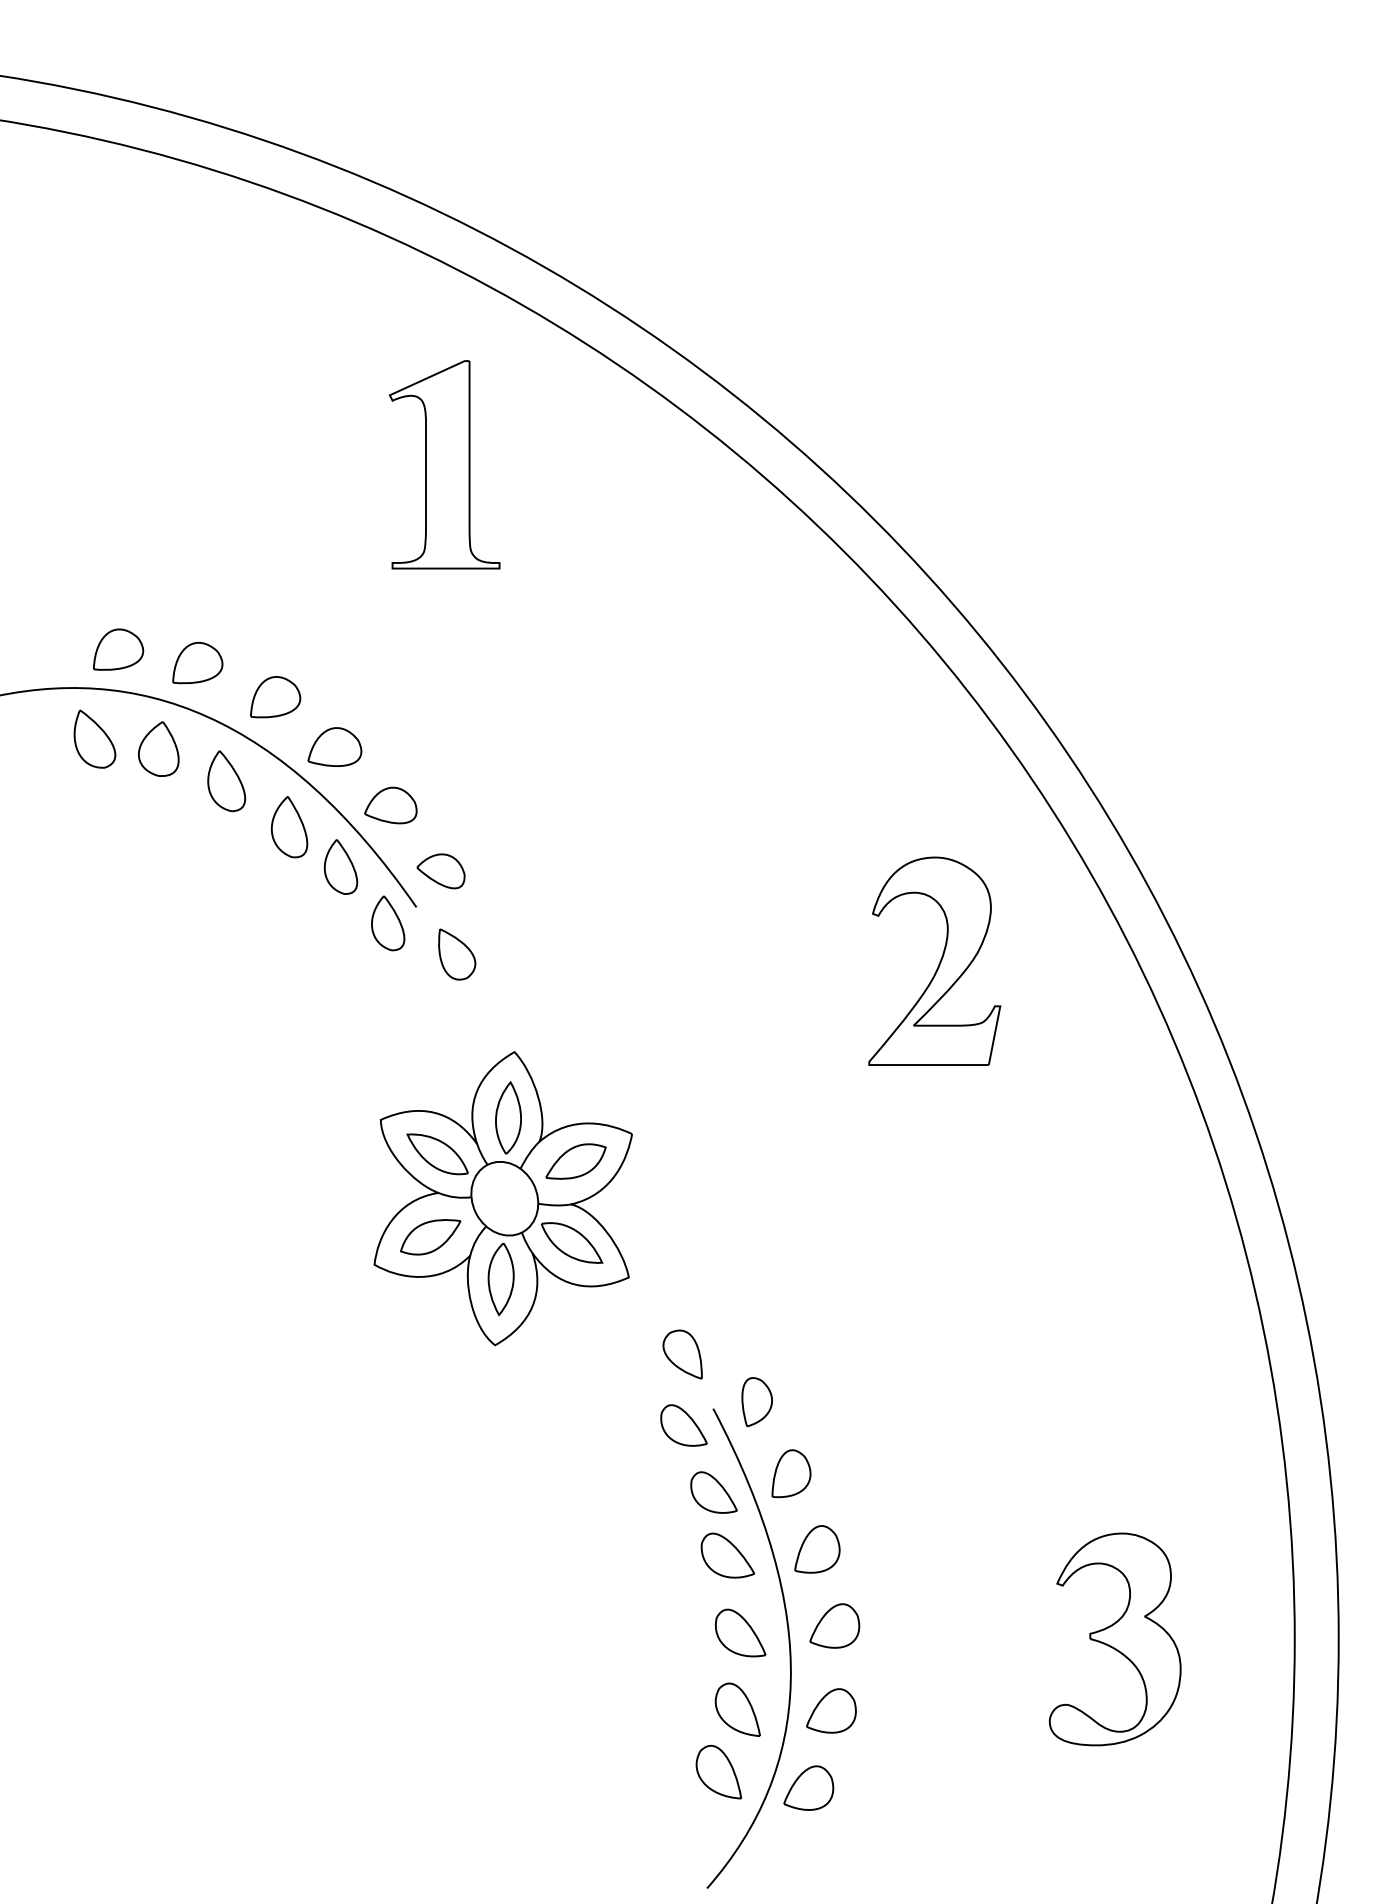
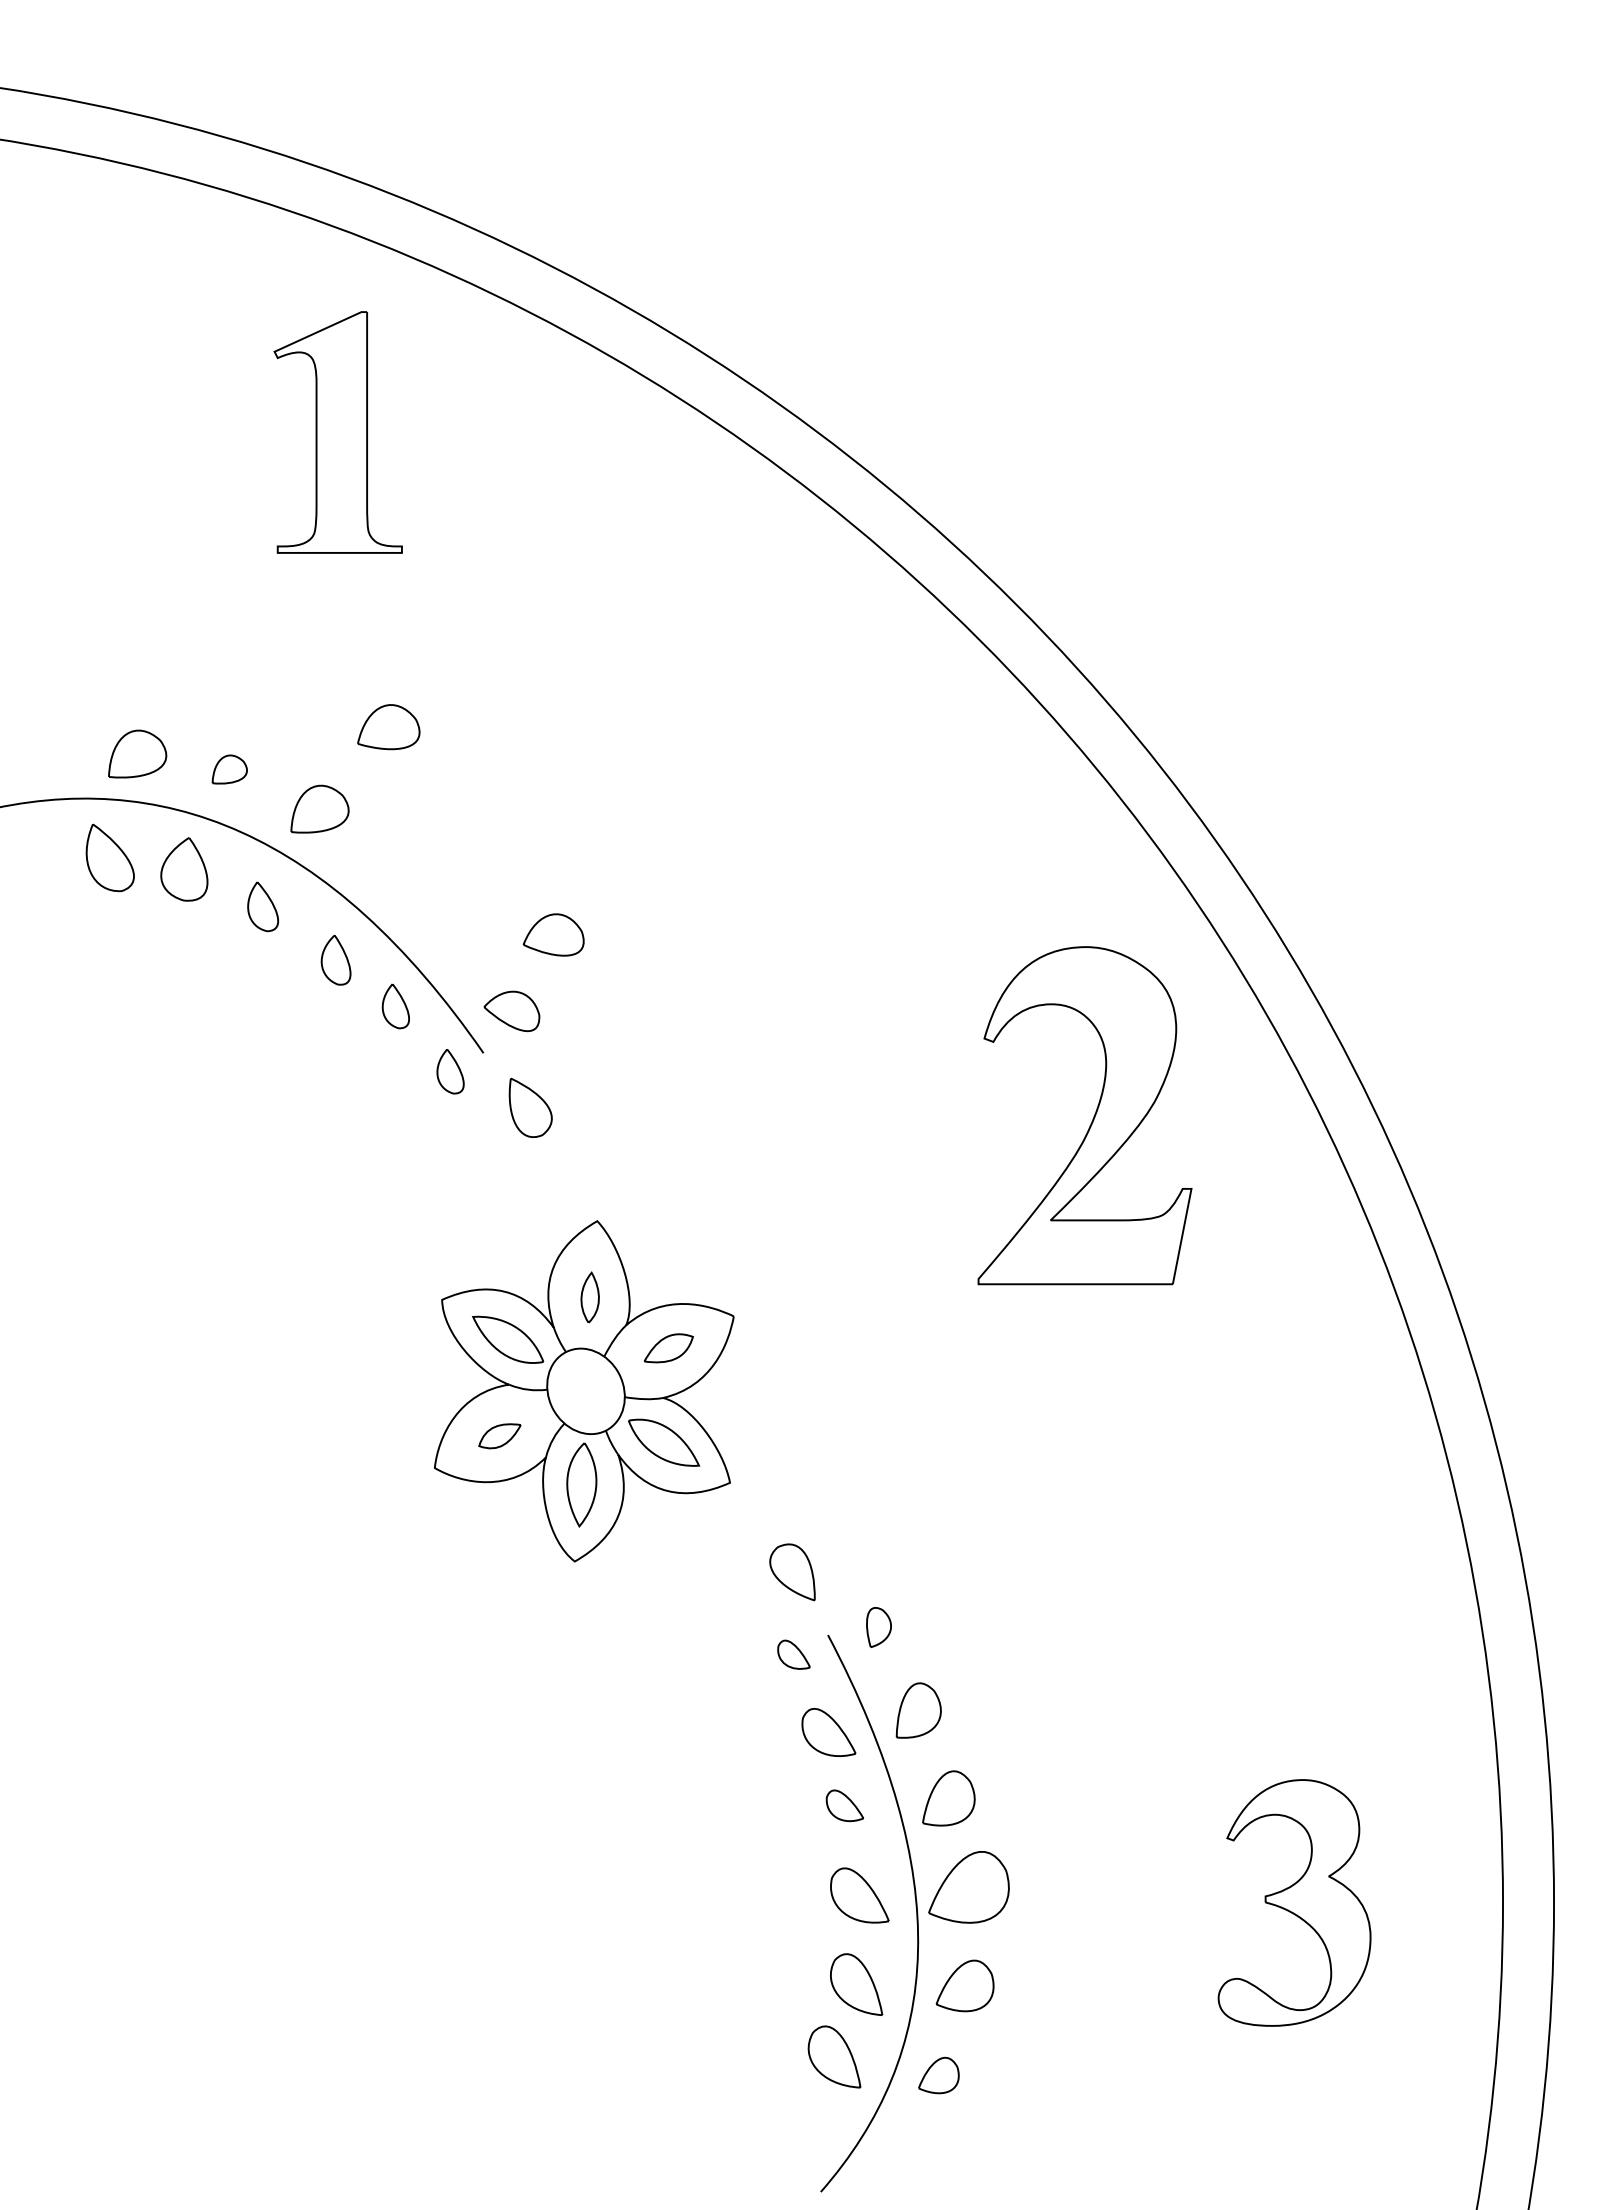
part: (444, 464) -> (337, 432), moved
part: (197, 662) -> (229, 769), size x0.6
part: (334, 747) -> (388, 727), moved
part: (226, 780) -> (262, 906), size x0.7
part: (390, 805) -> (553, 934), moved
part: (288, 827) -> (335, 960), size x0.7
part: (340, 867) -> (395, 1006), size x0.7
part: (388, 923) -> (450, 1071), size x0.7
part: (935, 961) -> (1085, 1115), size x1.4
part: (507, 1117) -> (589, 1297), size x0.6
part: (575, 1161) -> (668, 1348), size x0.7
part: (430, 1237) -> (499, 1436), size x0.6
part: (756, 1402) -> (878, 1627), size x0.7
part: (683, 1425) -> (793, 1654), size x0.6
part: (727, 1555) -> (844, 1805), size x0.6
part: (834, 1626) -> (968, 1887), size x1.4
part: (808, 1788) -> (938, 2075), size x0.7

